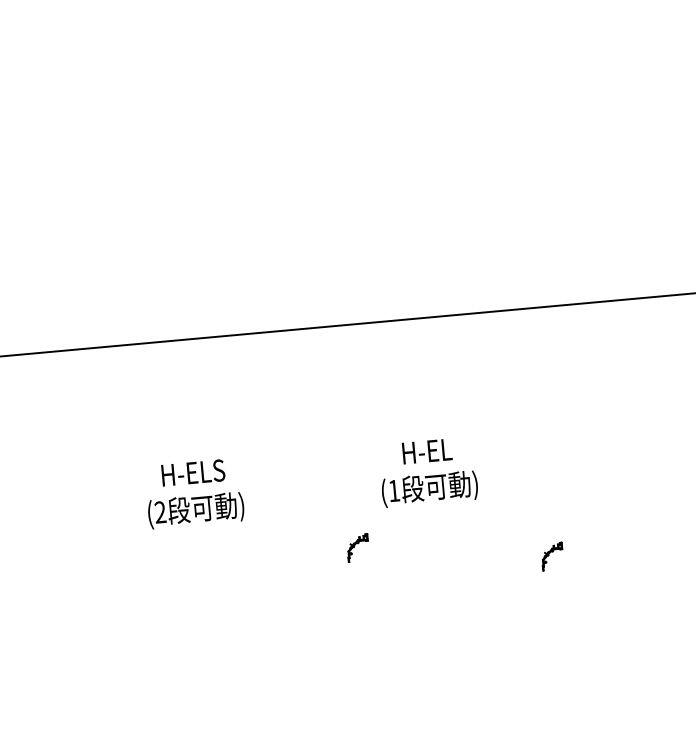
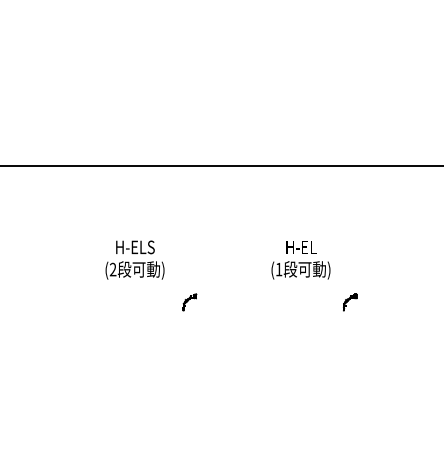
text: (427, 473) -> (300, 260), moved
part: (357, 548) -> (189, 302), moved
part: (553, 556) -> (350, 302), moved

